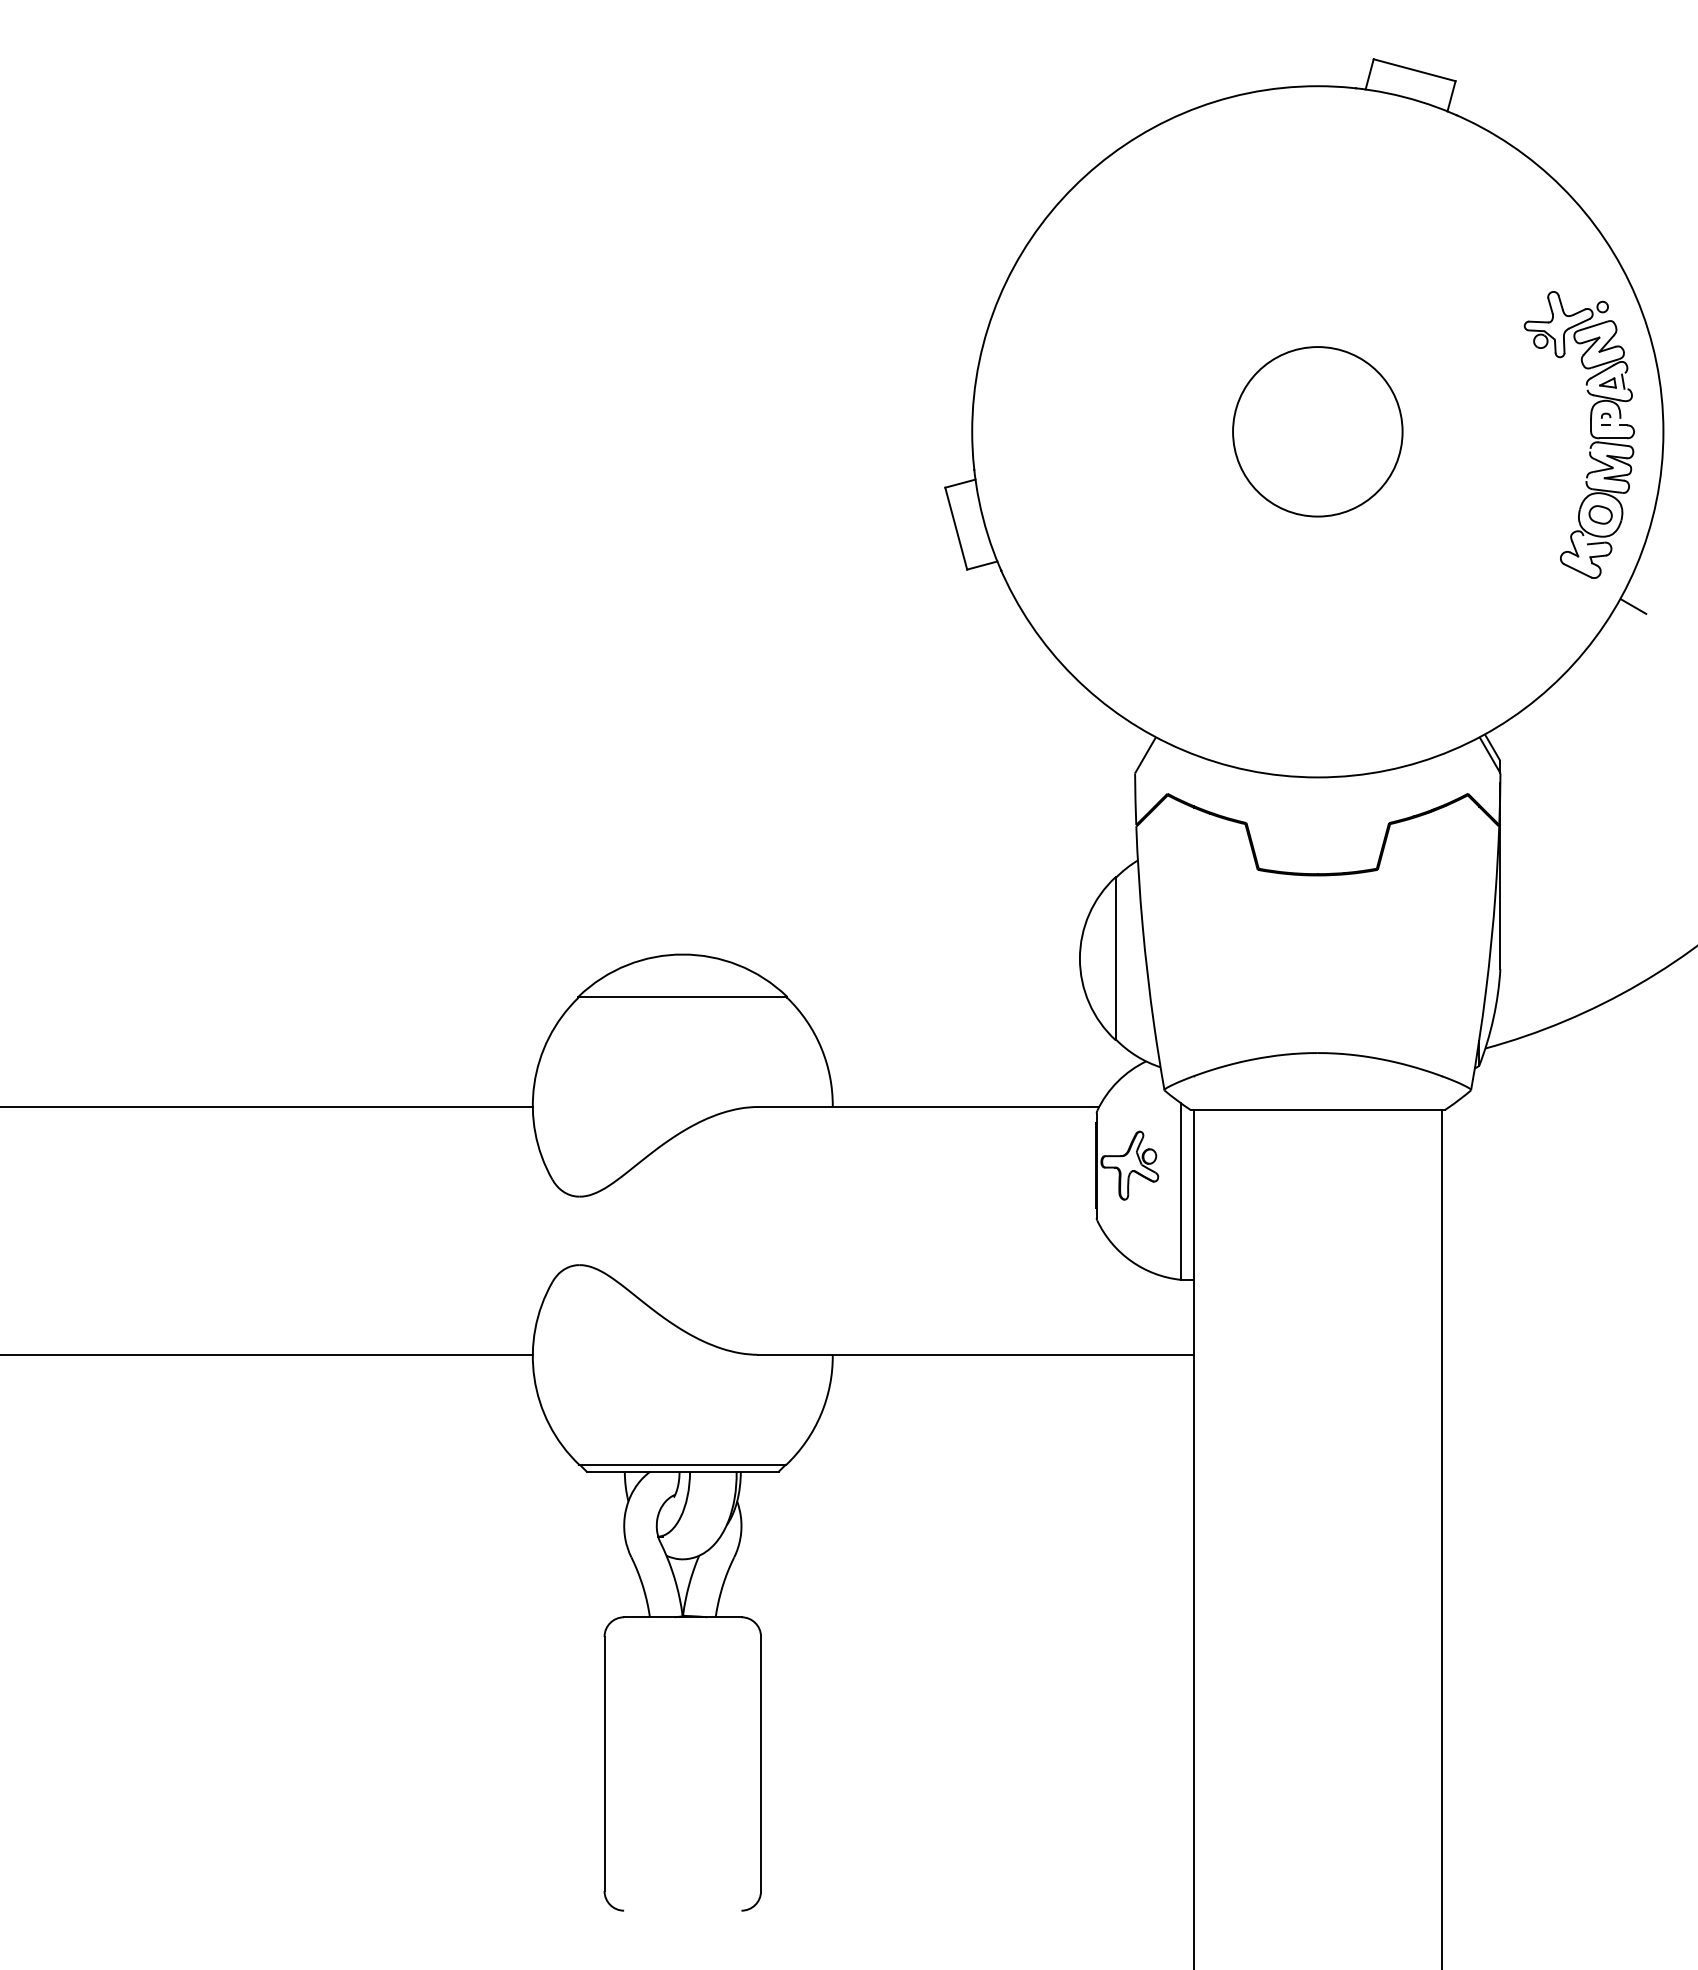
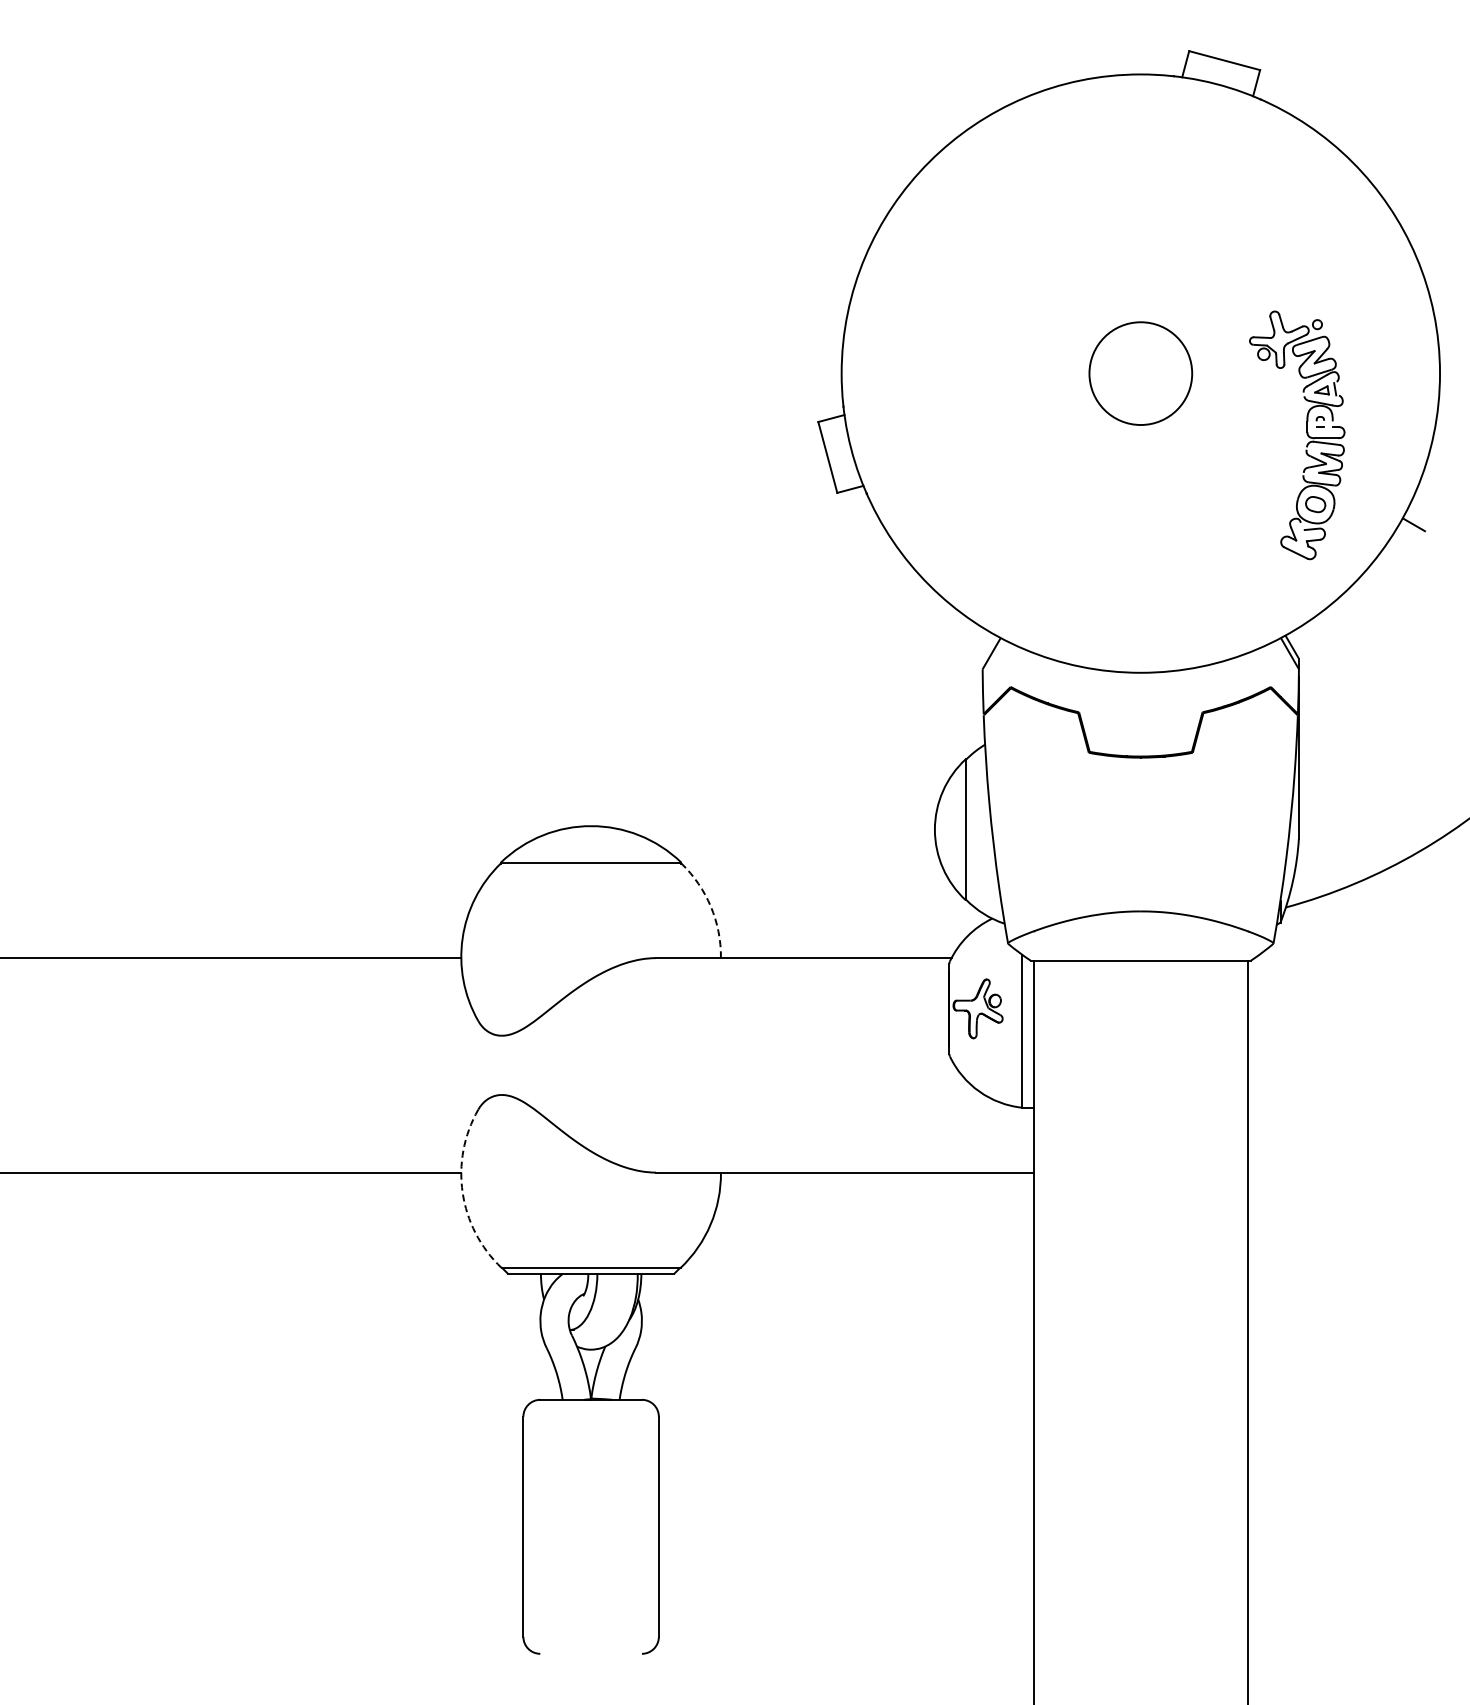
circle: (1317, 431) -> (1140, 373), size x0.7
part: (1590, 433) -> (1306, 434), moved
arc: (820, 1047) -> (710, 906), solid -> dashed
arc: (534, 1377) -> (462, 1192), solid -> dashed

